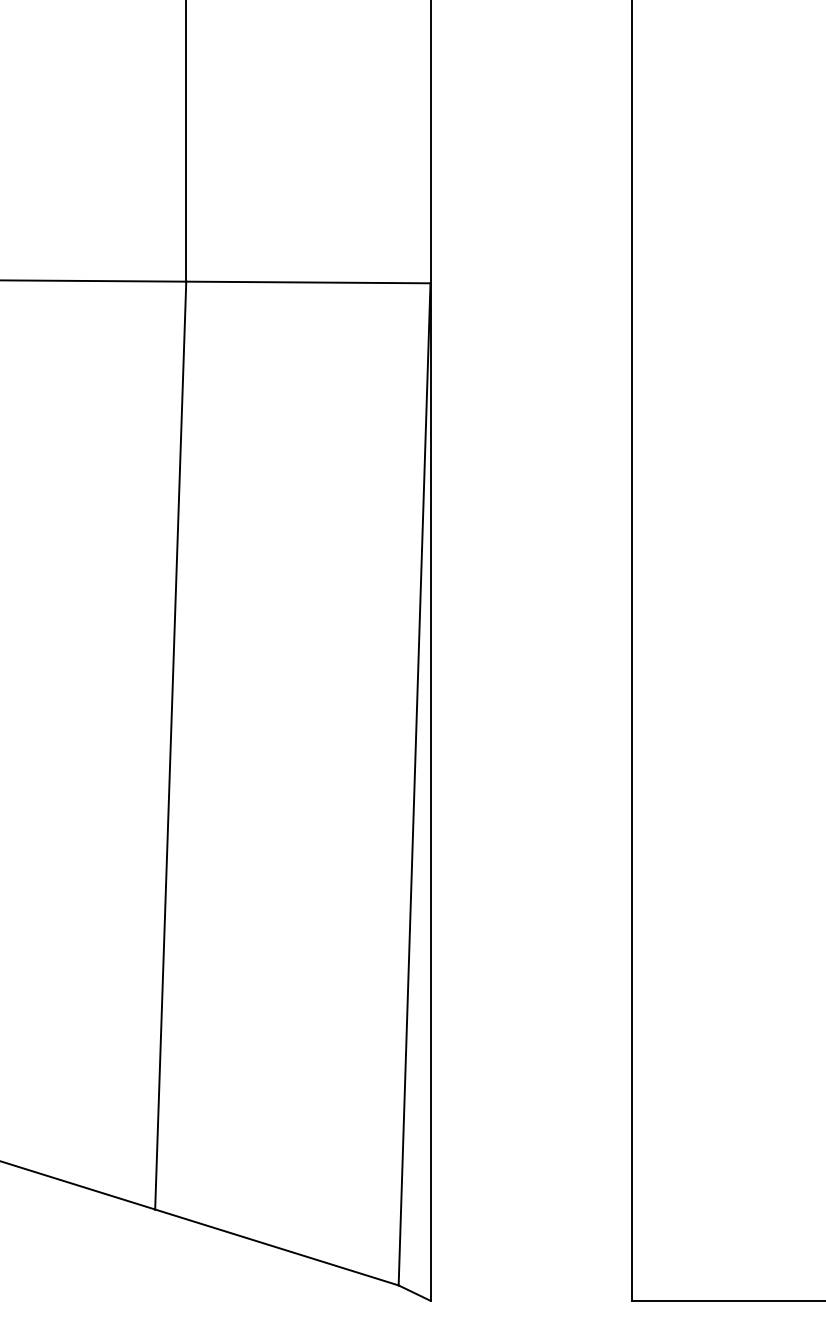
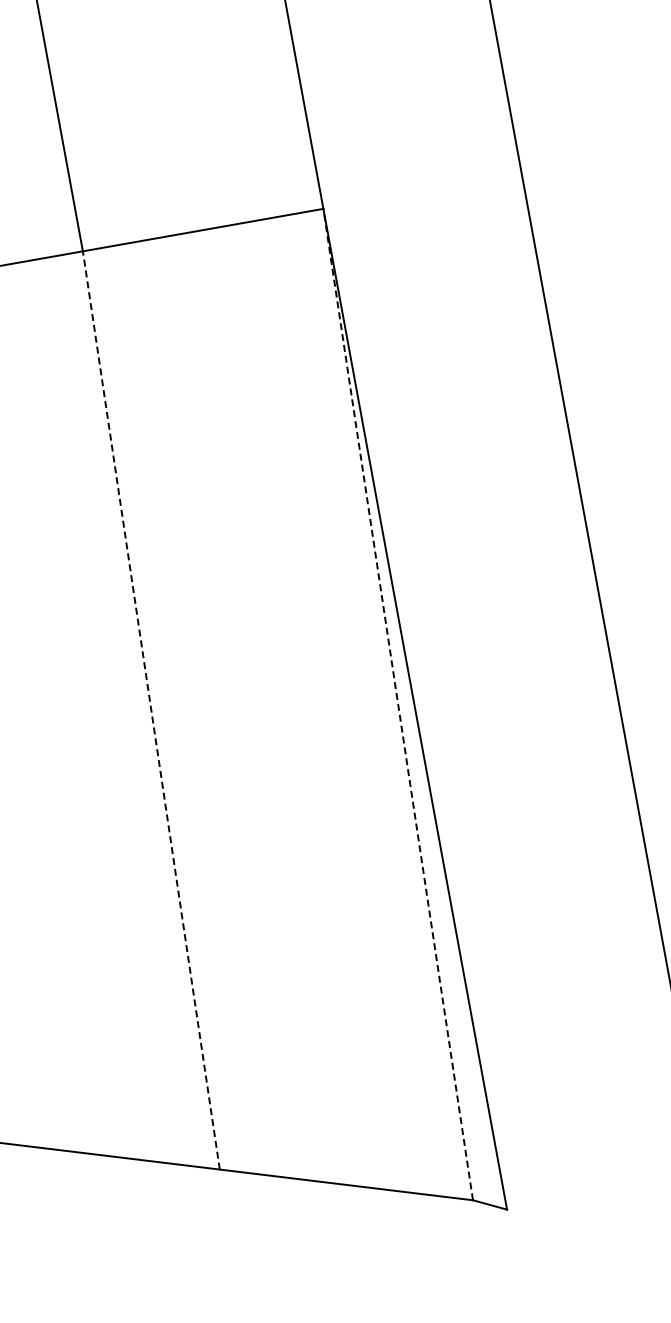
line: (170, 745) -> (151, 710), solid -> dashed
line: (414, 783) -> (397, 703), solid -> dashed

